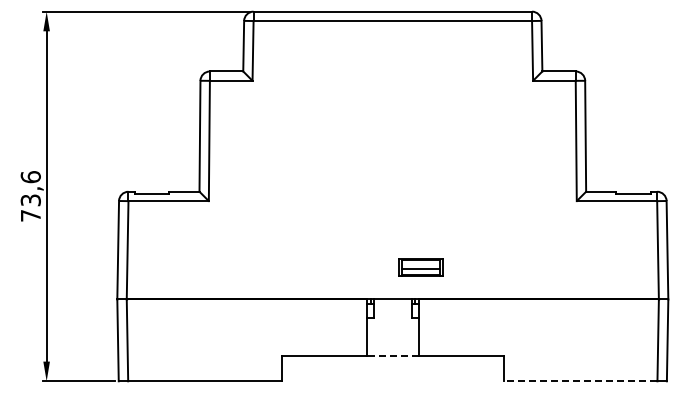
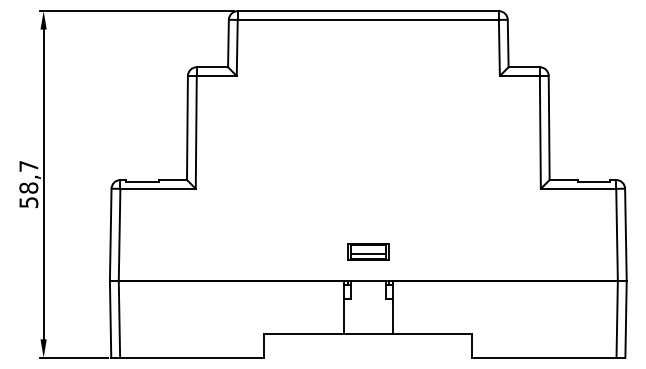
text: (30, 196) -> (28, 184), 73,6 -> 58,7
part: (420, 267) -> (368, 252), moved
line: (392, 356) -> (368, 334), dashed -> solid
line: (580, 381) -> (544, 358), dashed -> solid

